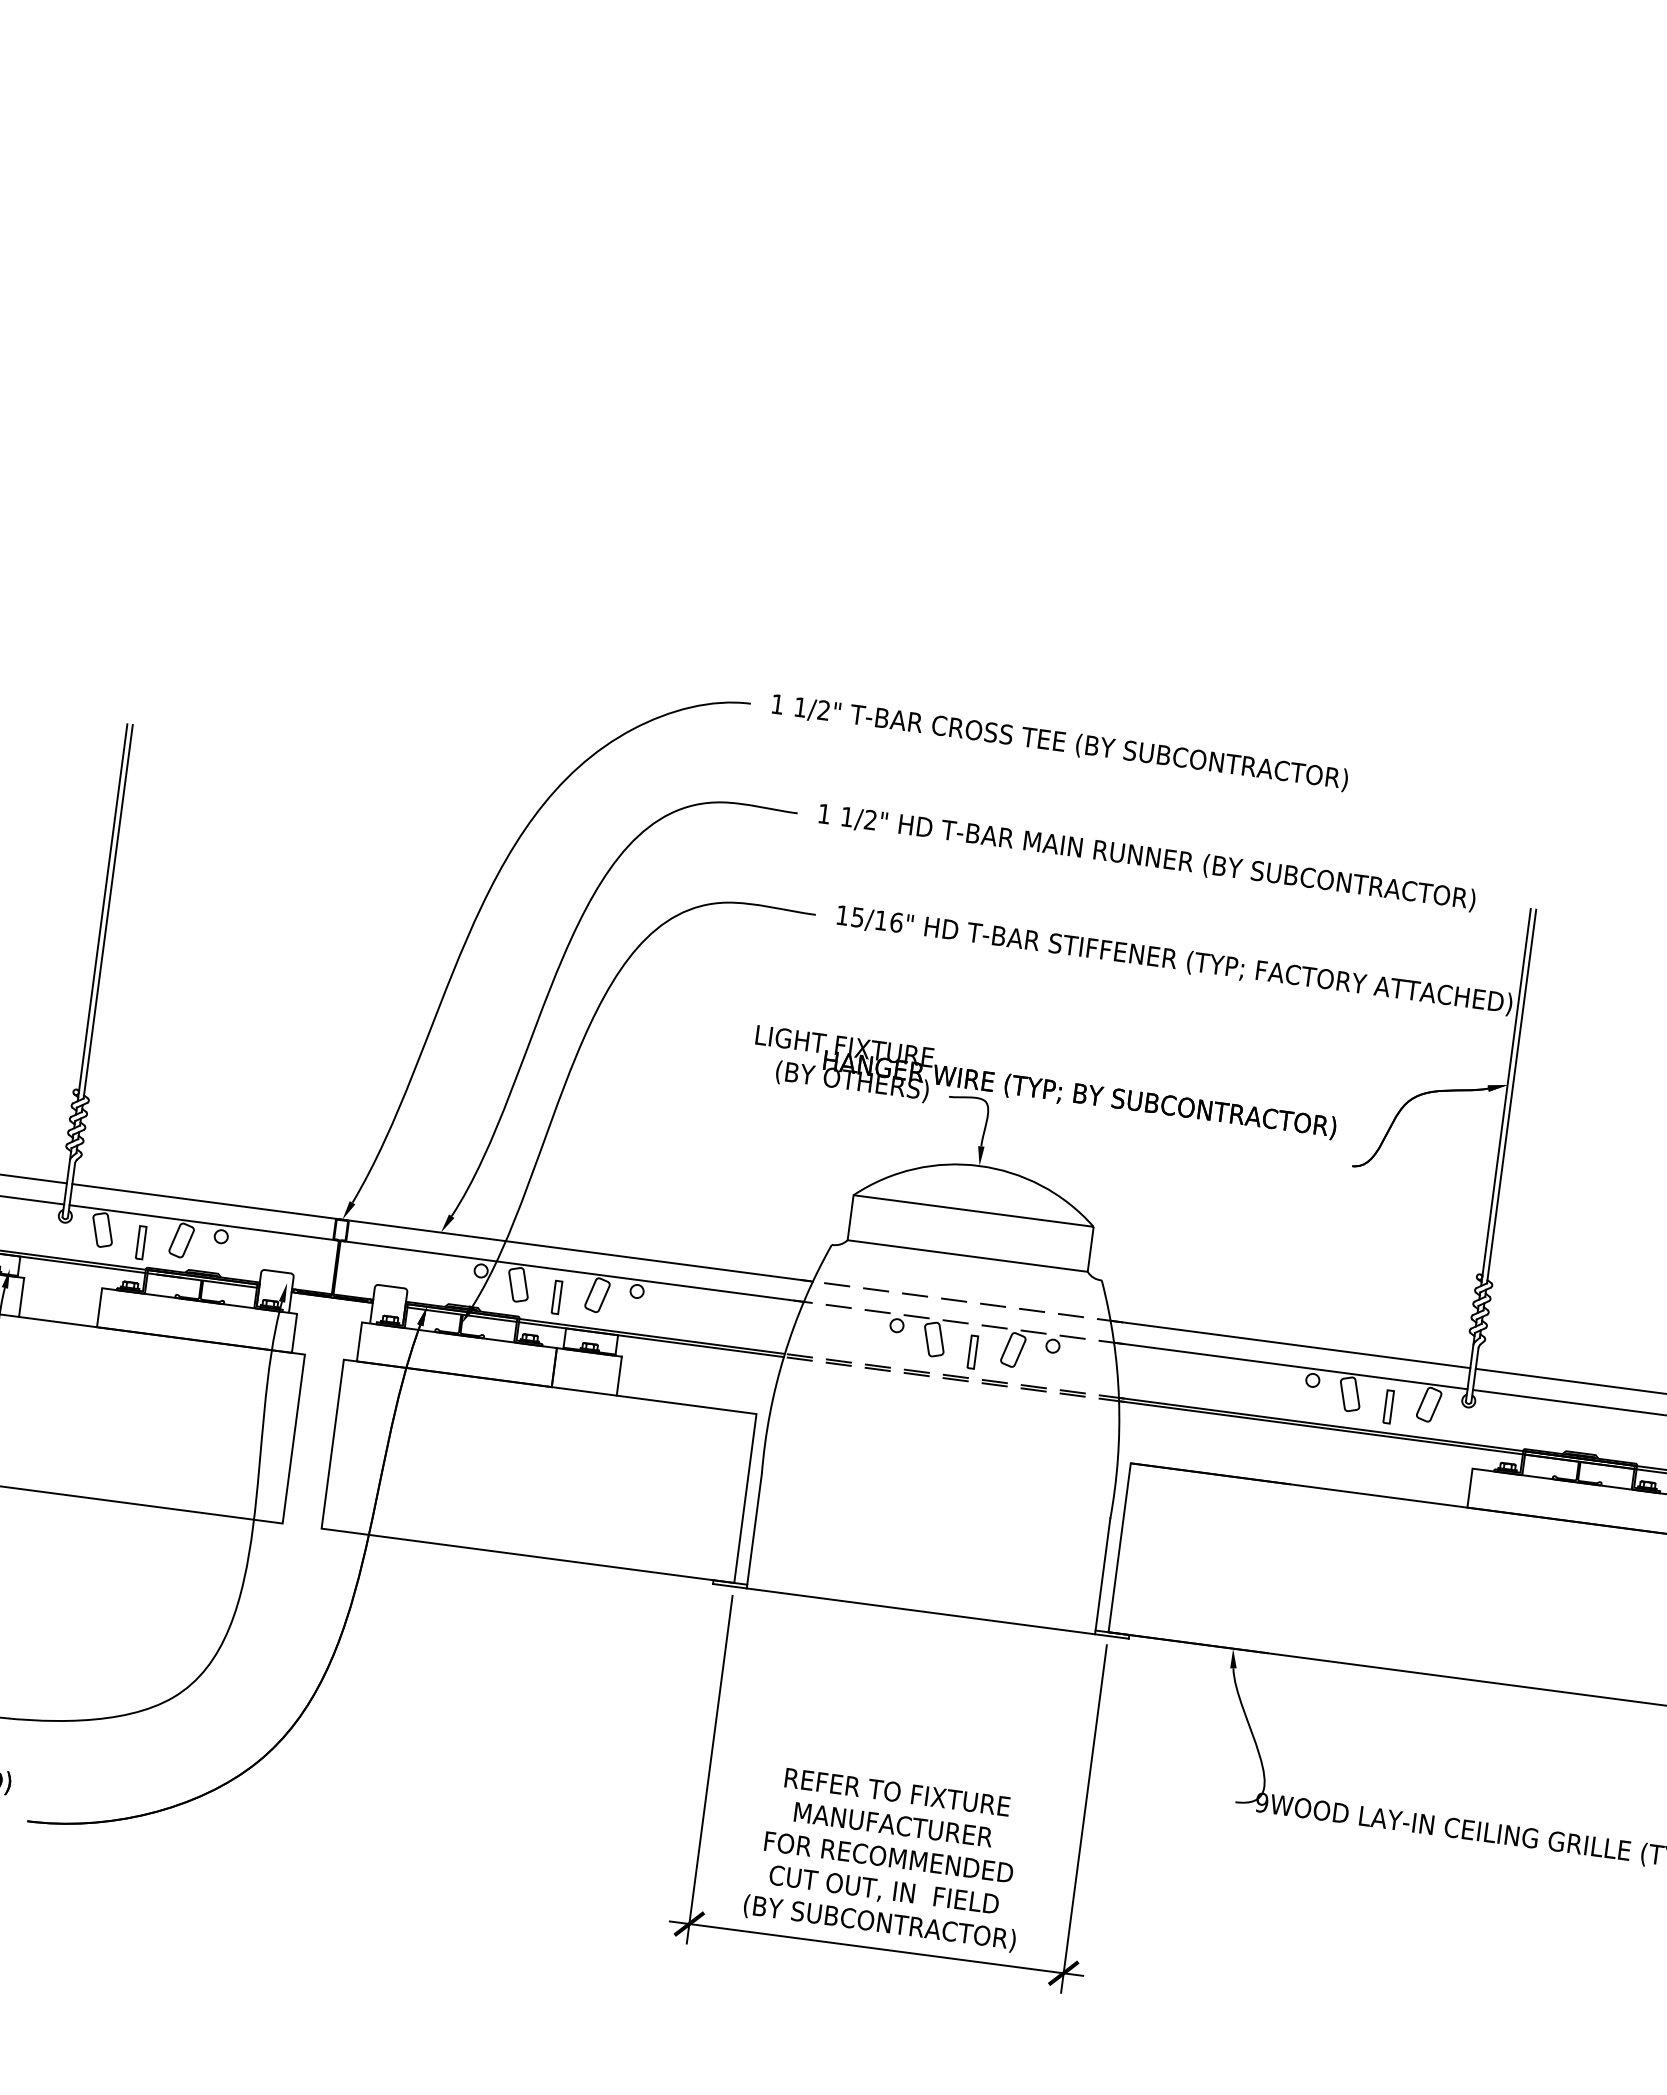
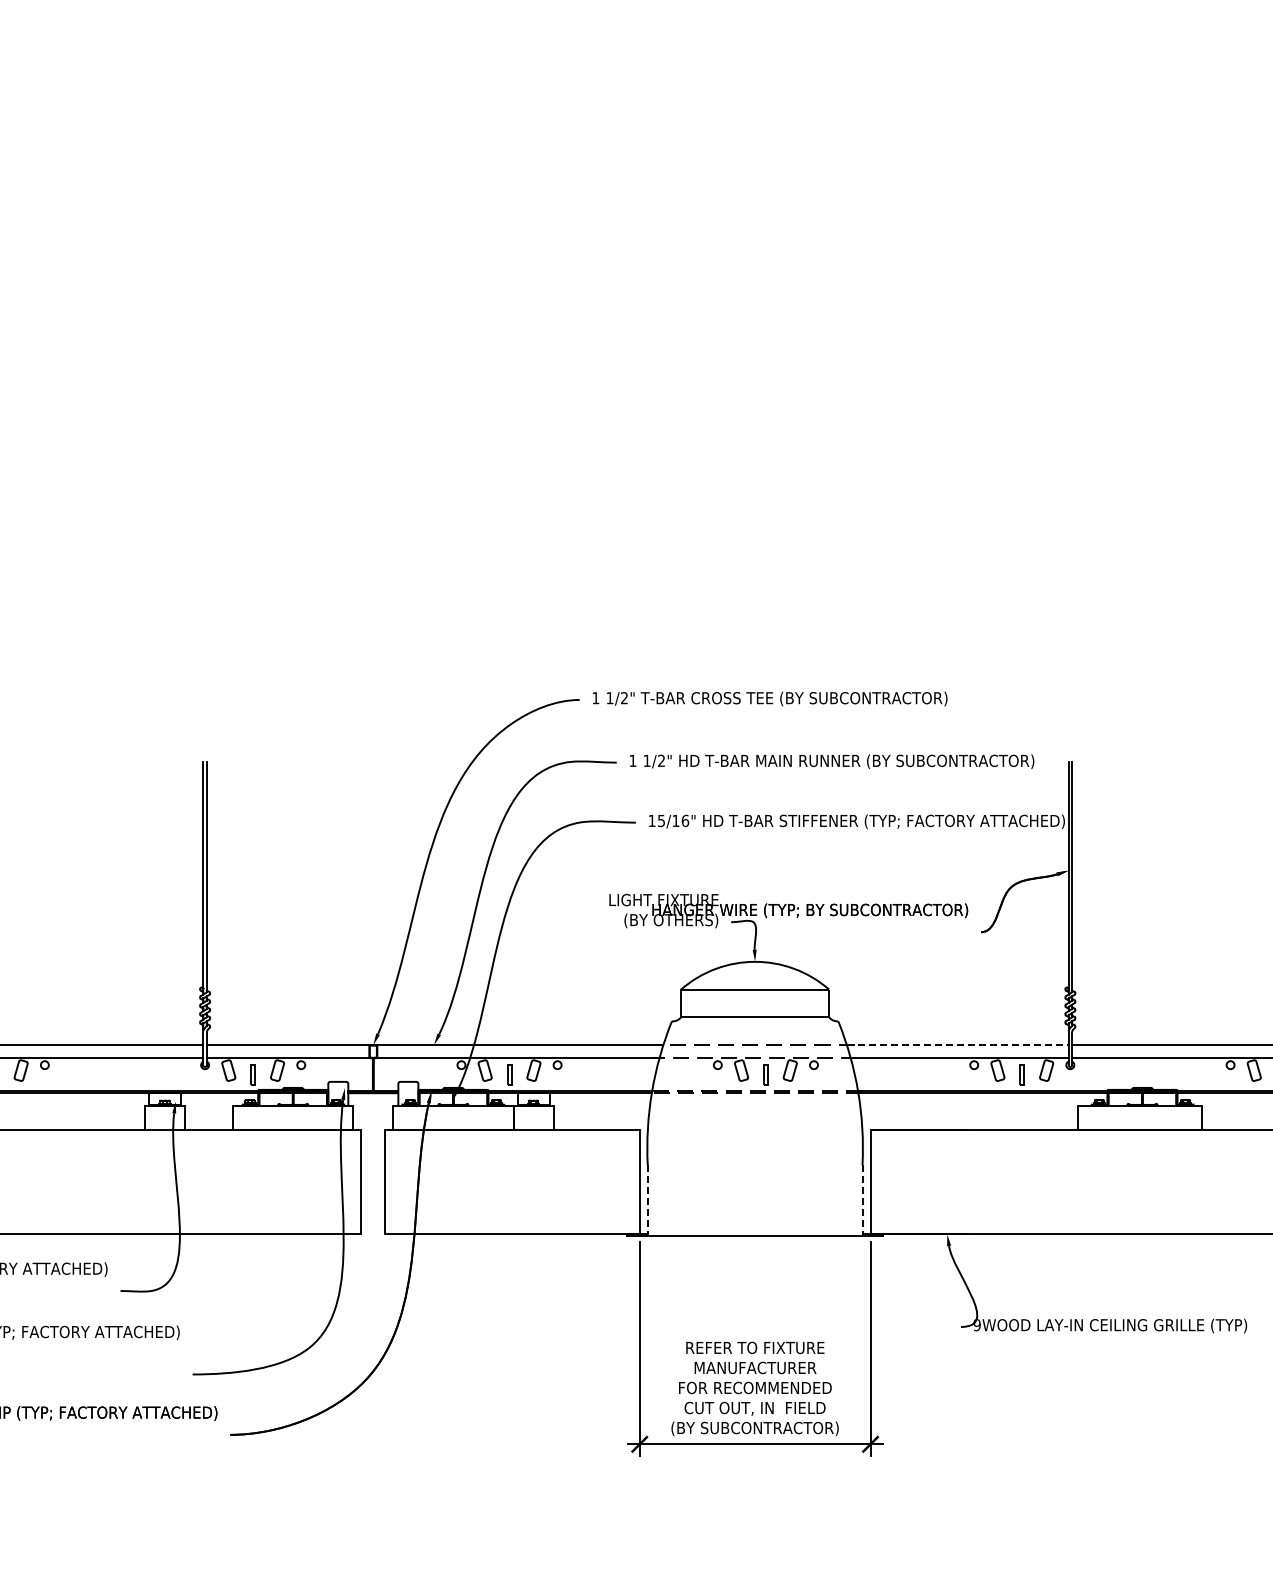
line: (1289, 1344) -> (957, 1045), solid -> dashed
line: (754, 1530) -> (647, 1200), solid -> dashed
line: (1102, 1576) -> (862, 1200), solid -> dashed

